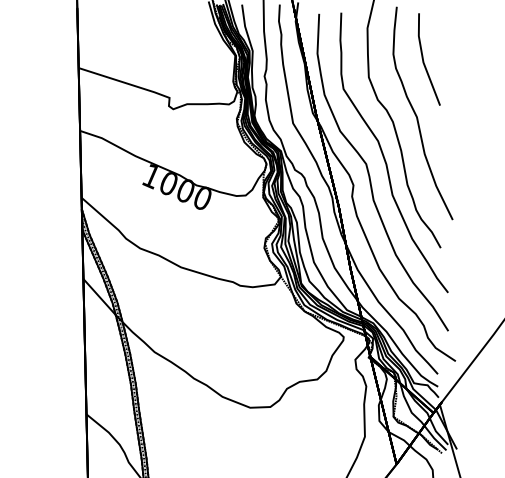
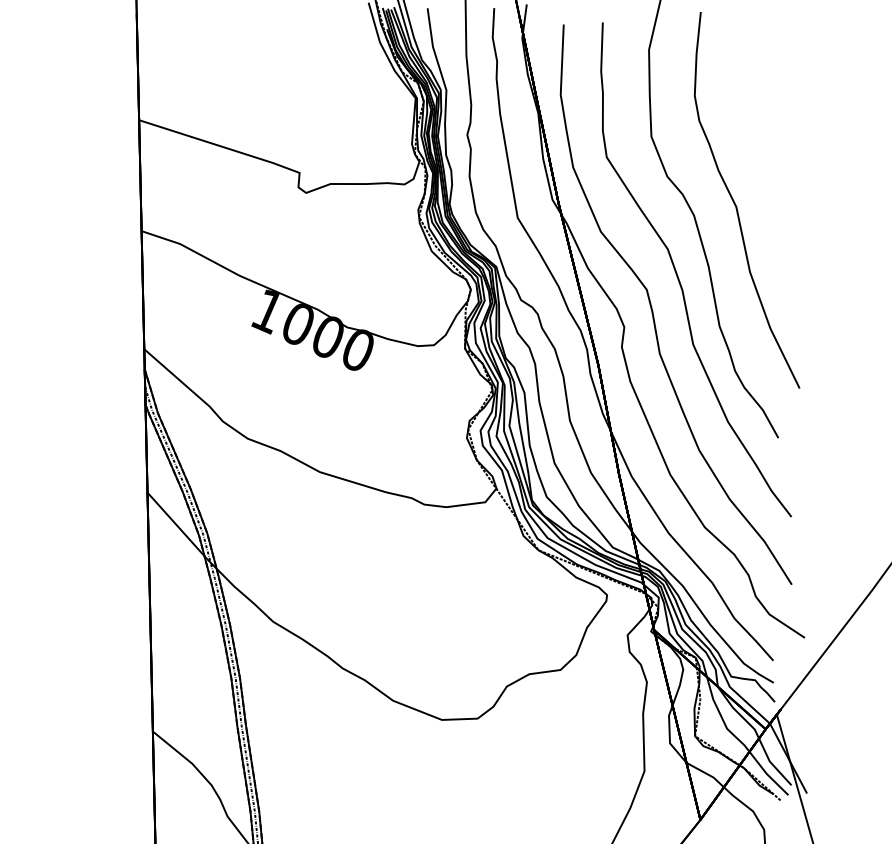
line: (424, 61) -> (749, 108), removed

